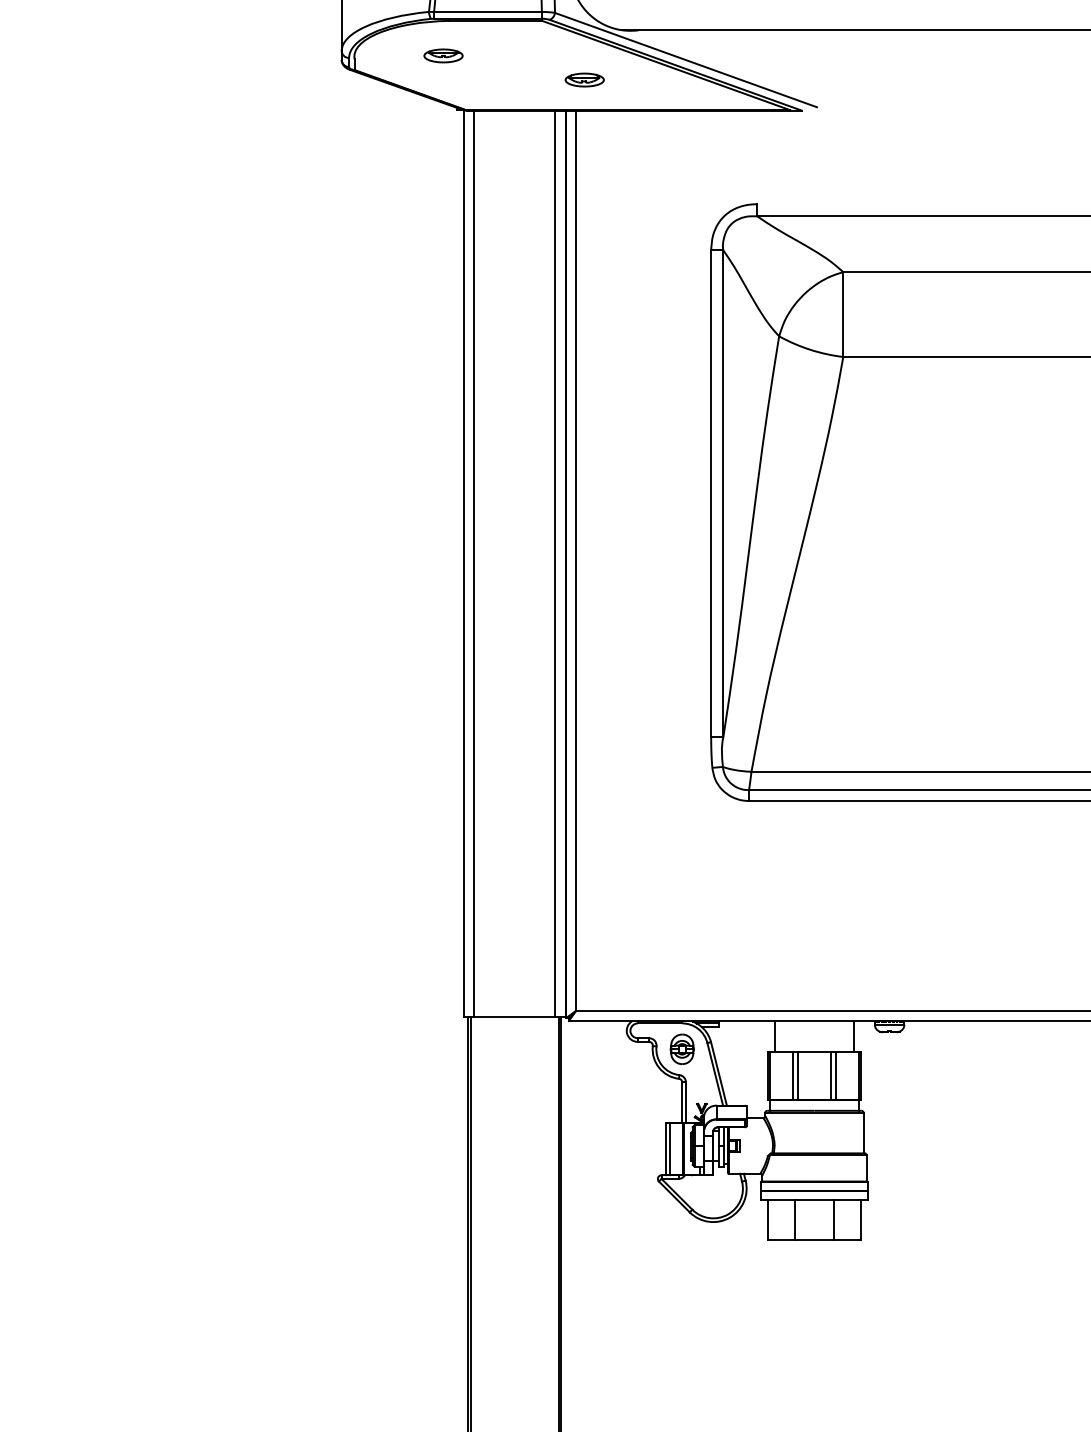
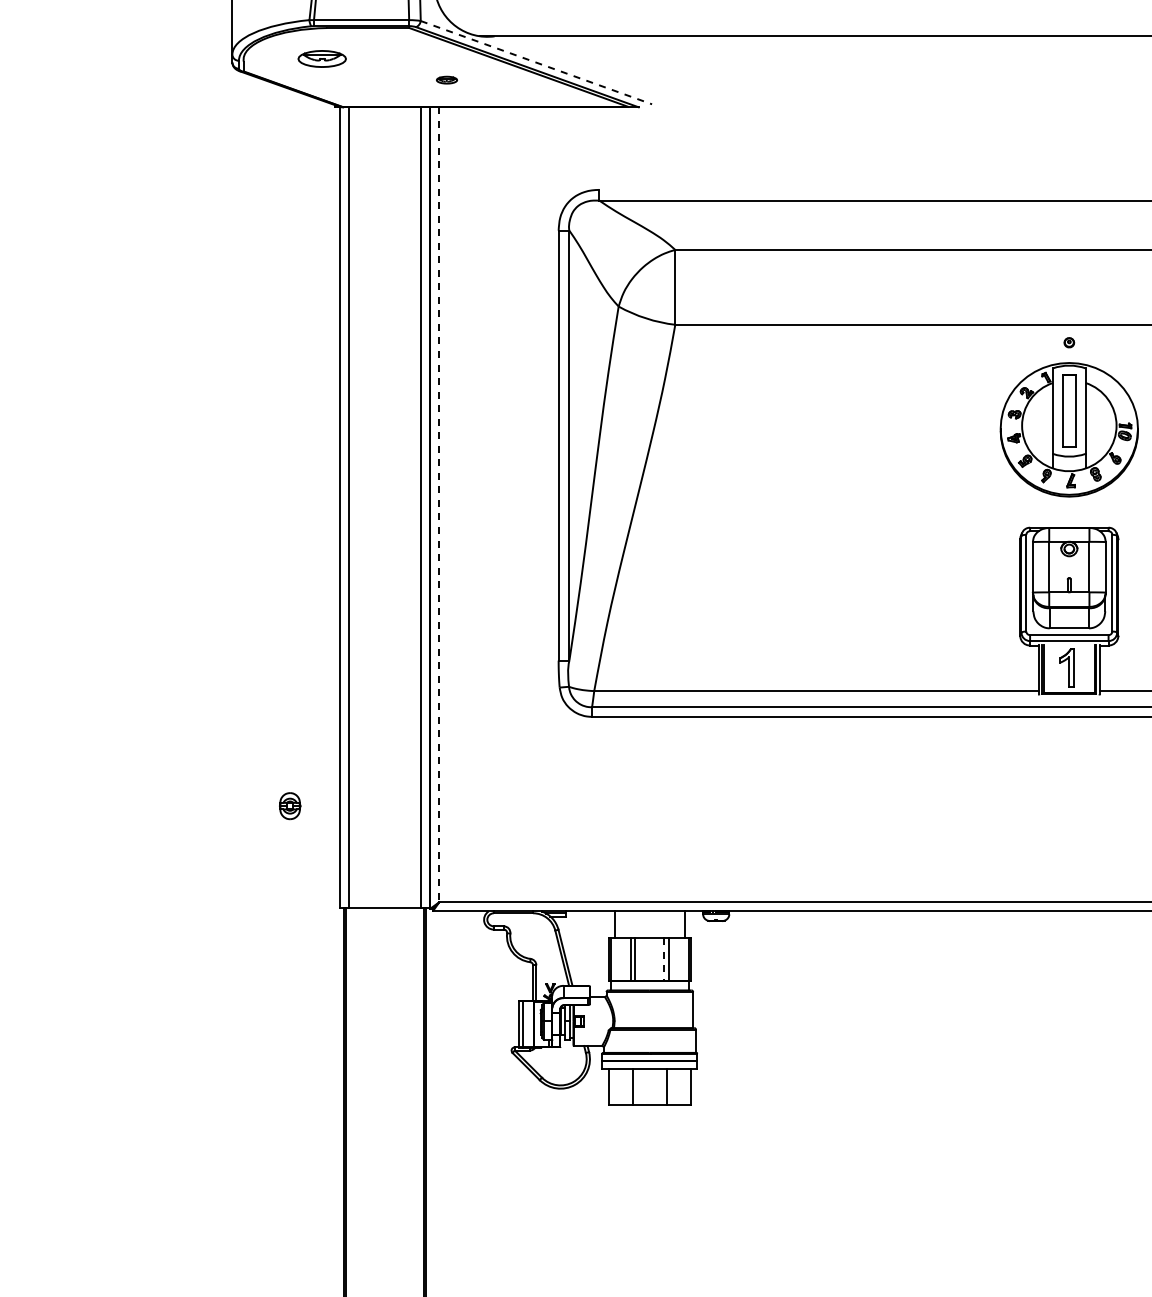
part: (443, 55) -> (322, 58), size x1.4
line: (686, 59) -> (536, 62), solid -> dashed
part: (584, 79) -> (446, 79), size x0.6
line: (576, 560) -> (439, 504), solid -> dashed
part: (682, 1049) -> (290, 806), moved
line: (831, 1075) -> (664, 959), solid -> dashed

